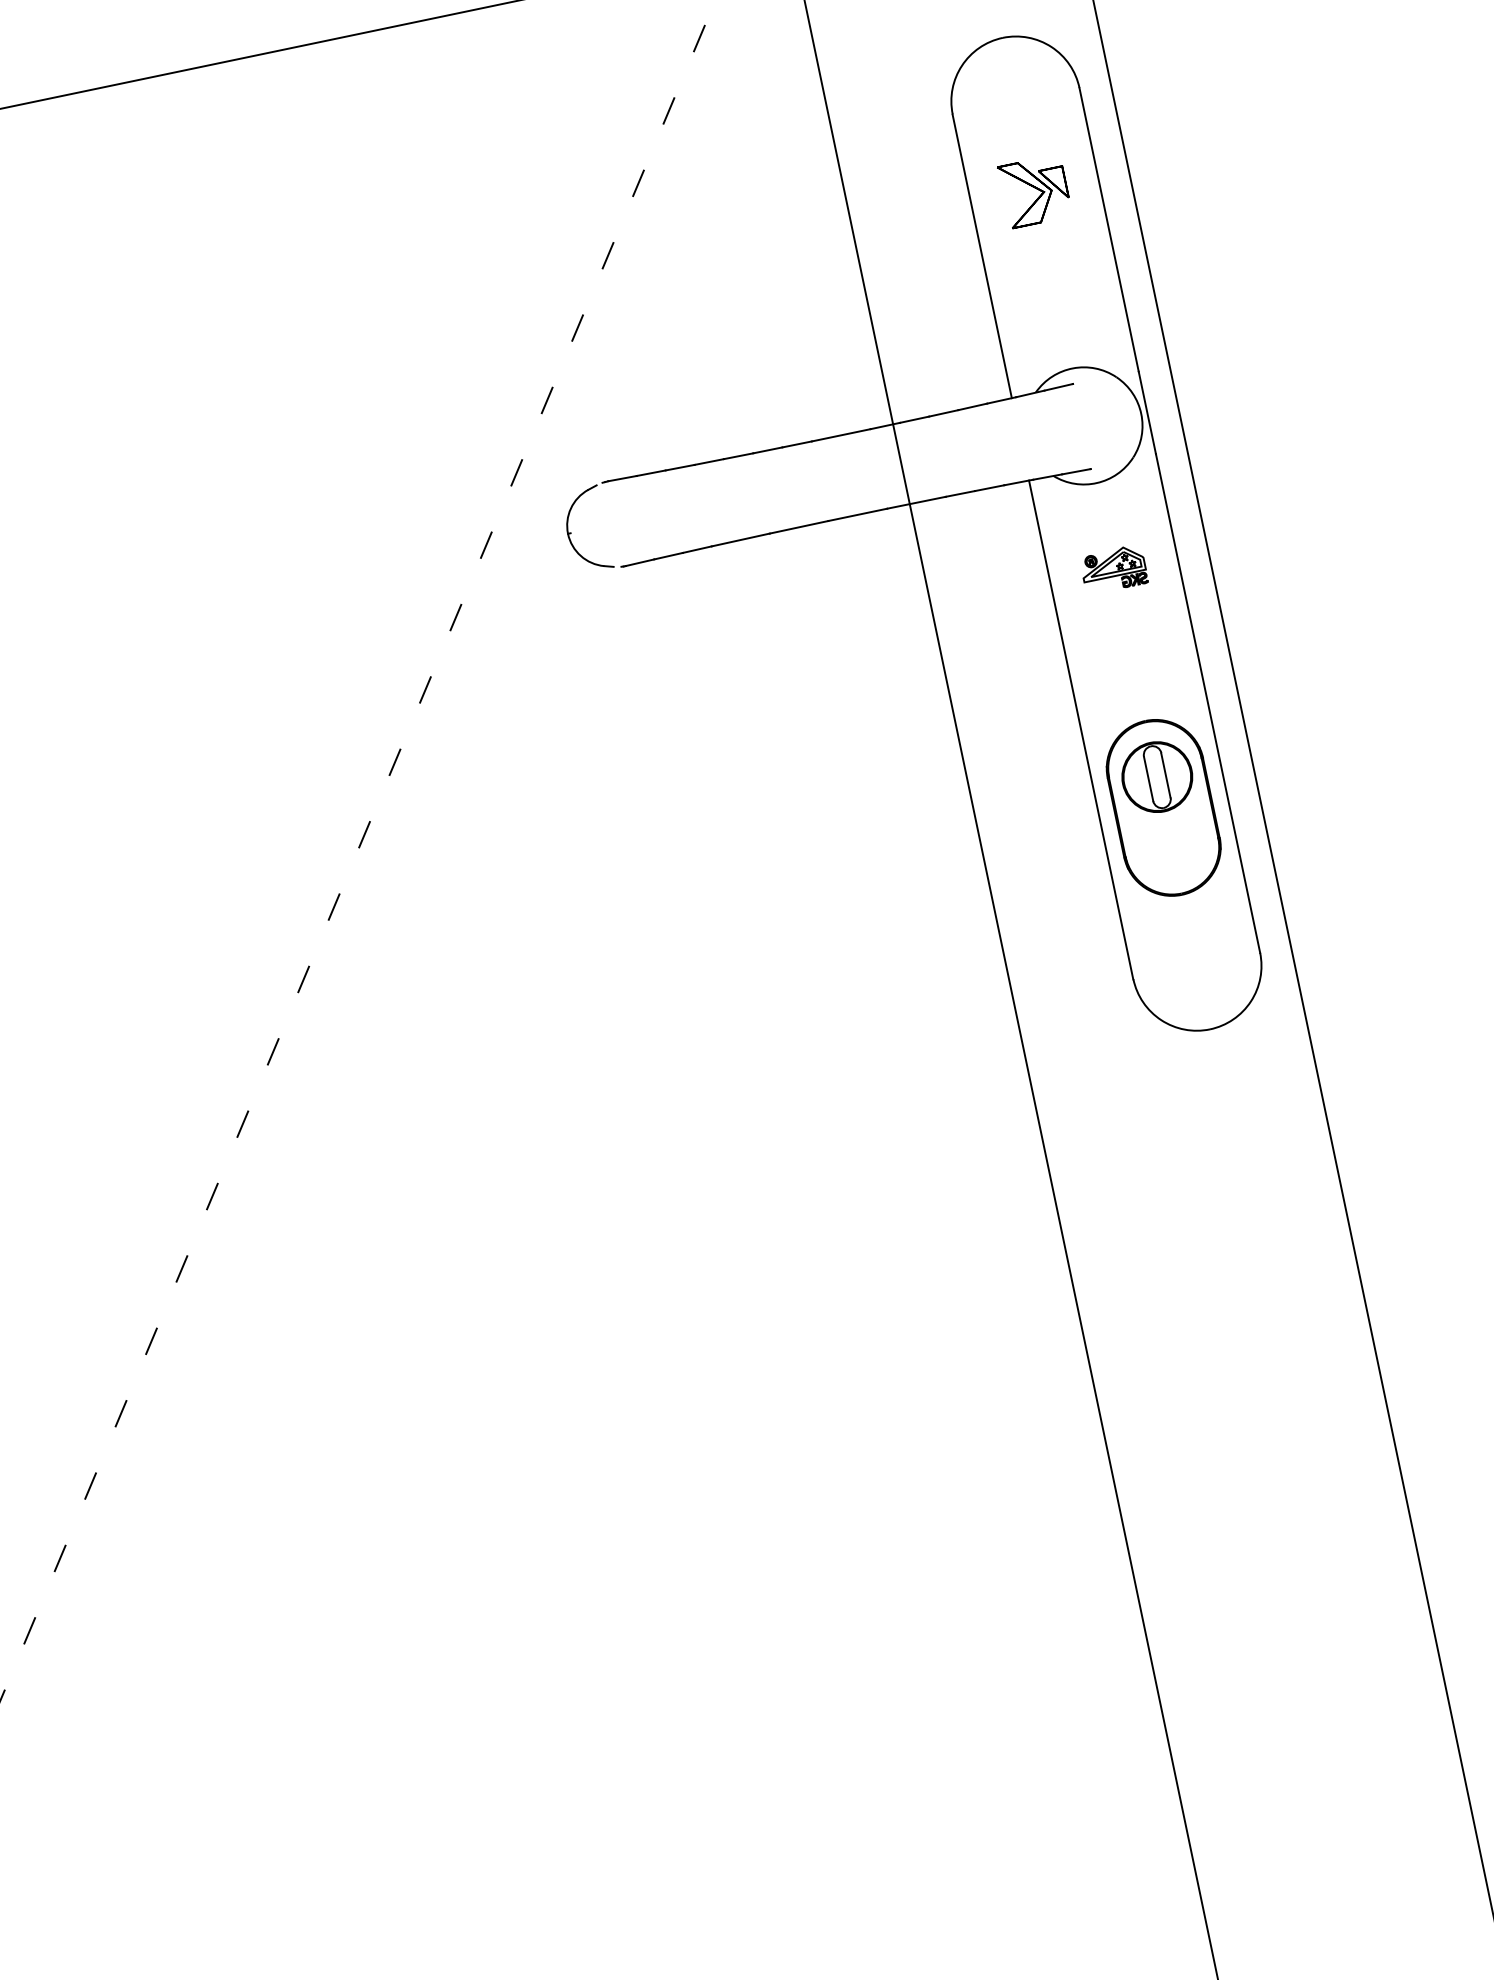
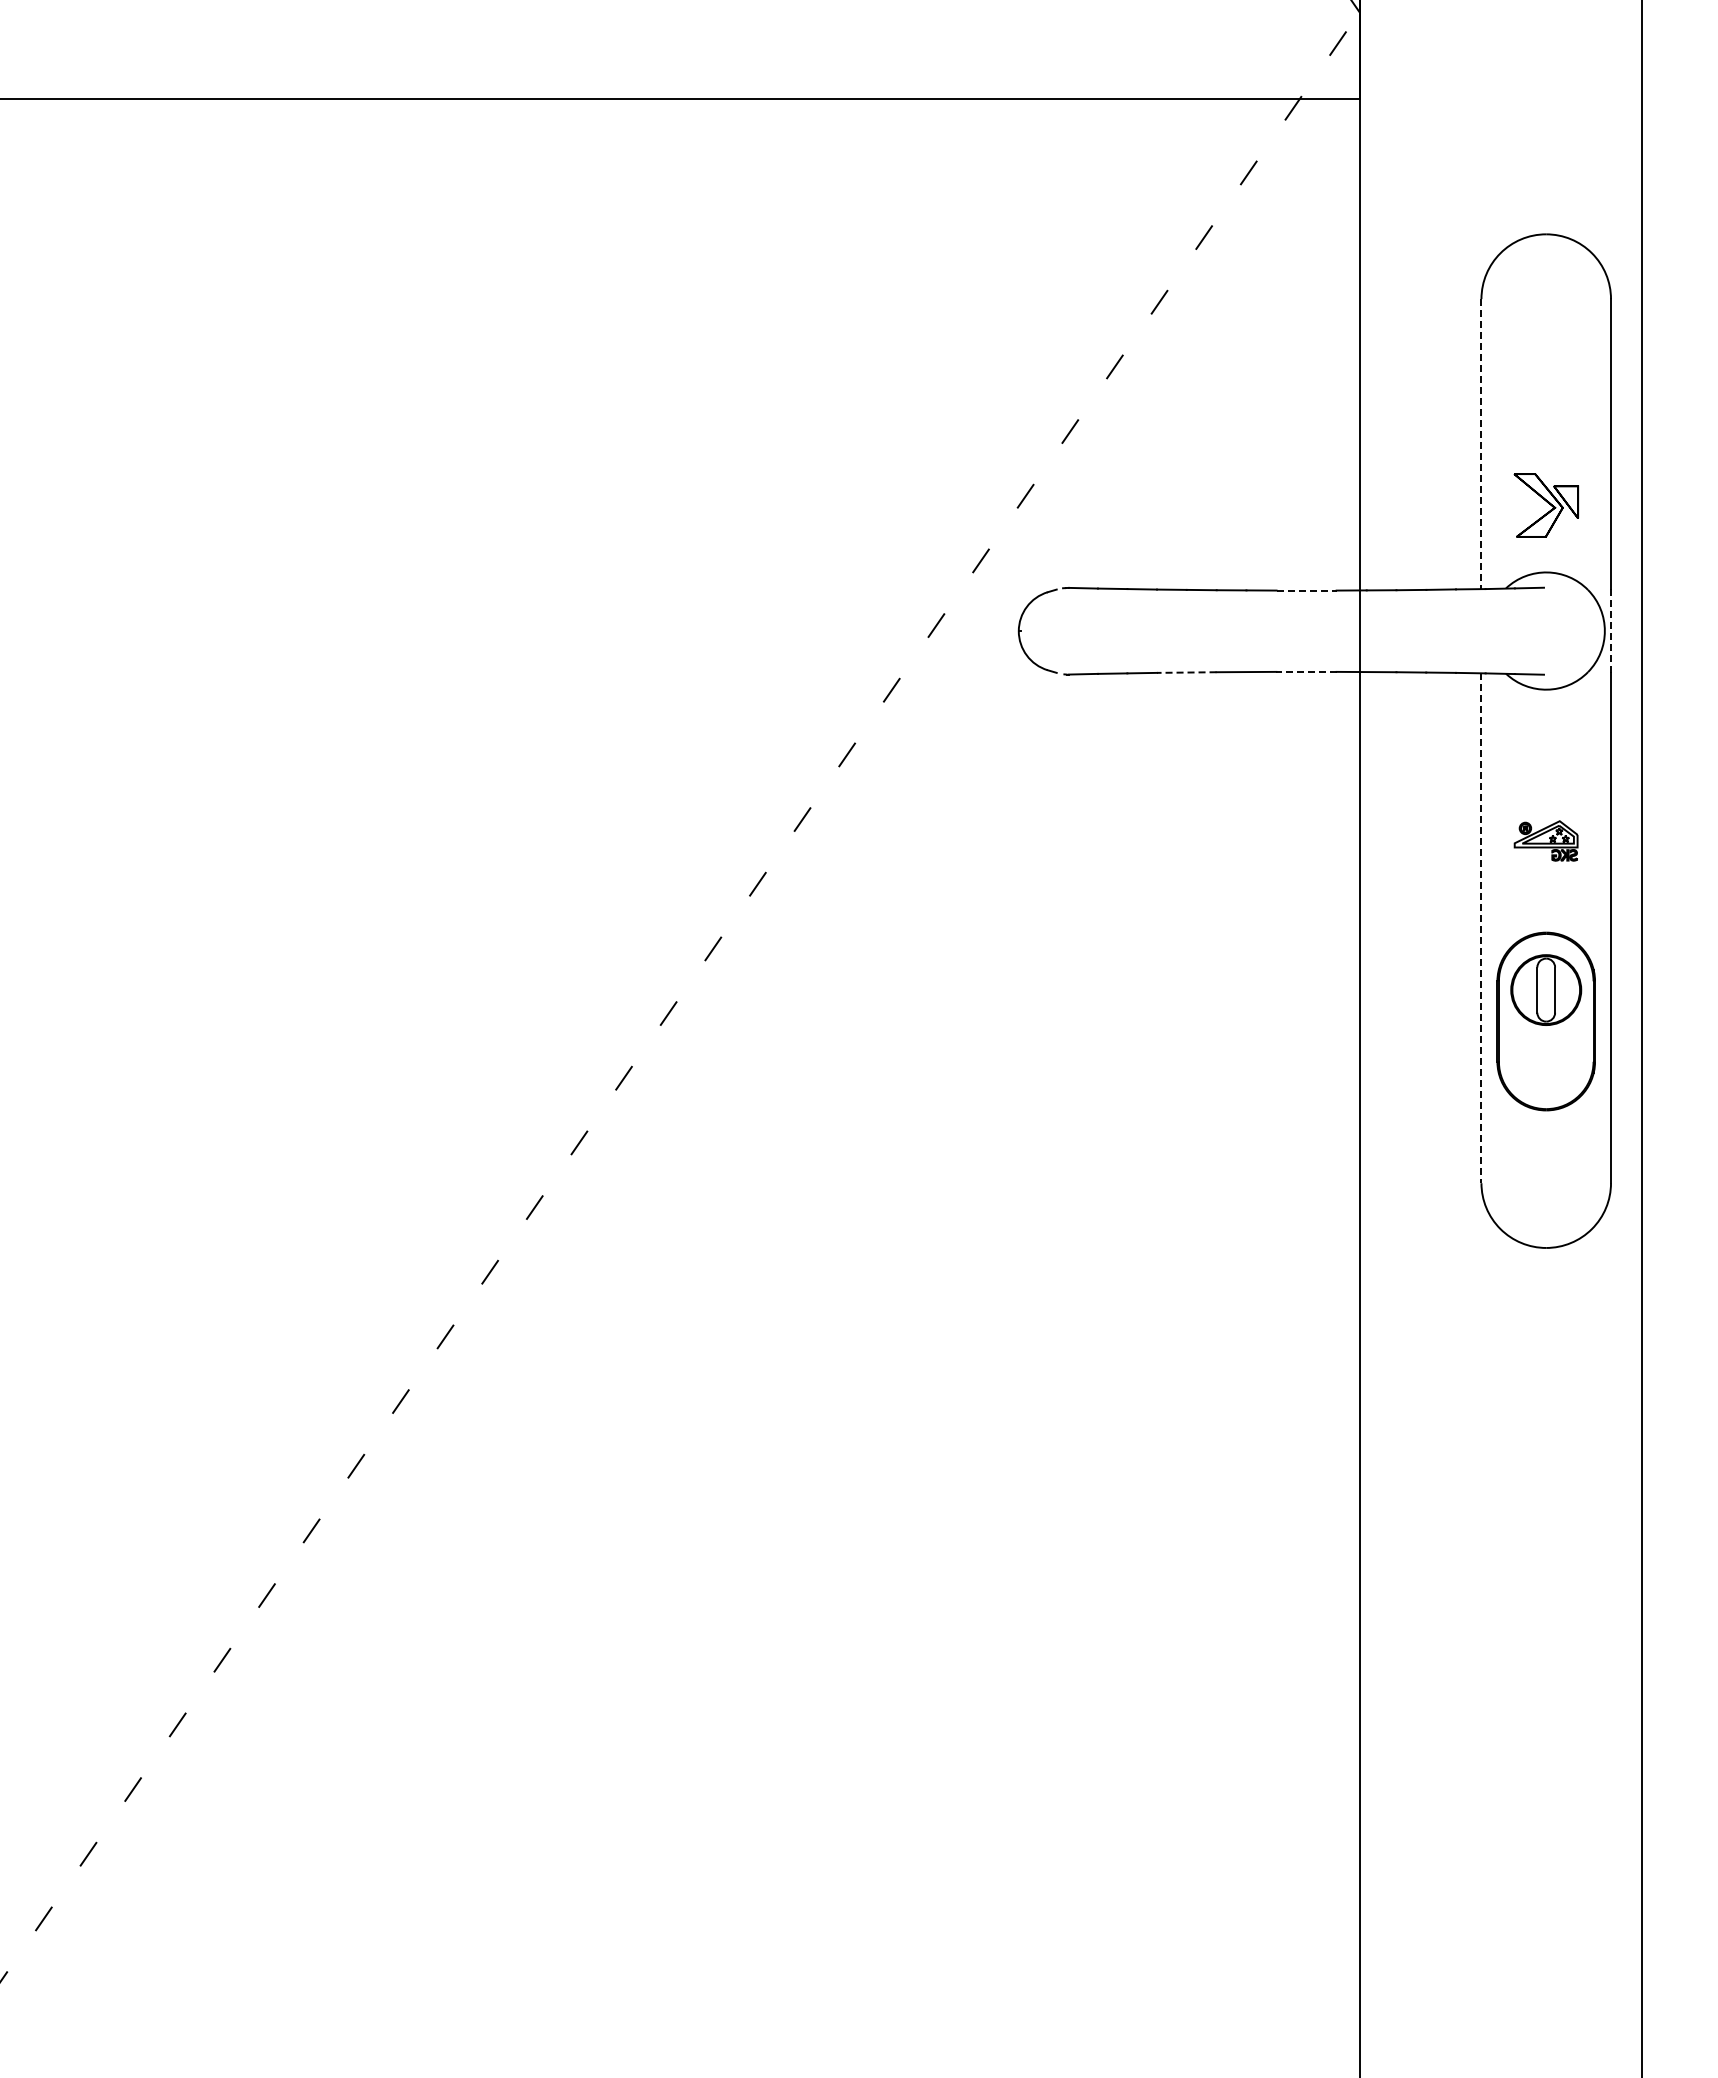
part: (1034, 191) -> (1545, 505), moved
line: (982, 256) -> (1481, 444), solid -> dashed
line: (1147, 413) -> (1611, 631), solid -> dashed
line: (842, 435) -> (1307, 590), solid -> dashed
line: (857, 514) -> (1306, 671), solid -> dashed
line: (740, 539) -> (1186, 672), solid -> dashed
part: (1113, 569) -> (1545, 840), moved
line: (1081, 730) -> (1481, 928), solid -> dashed

